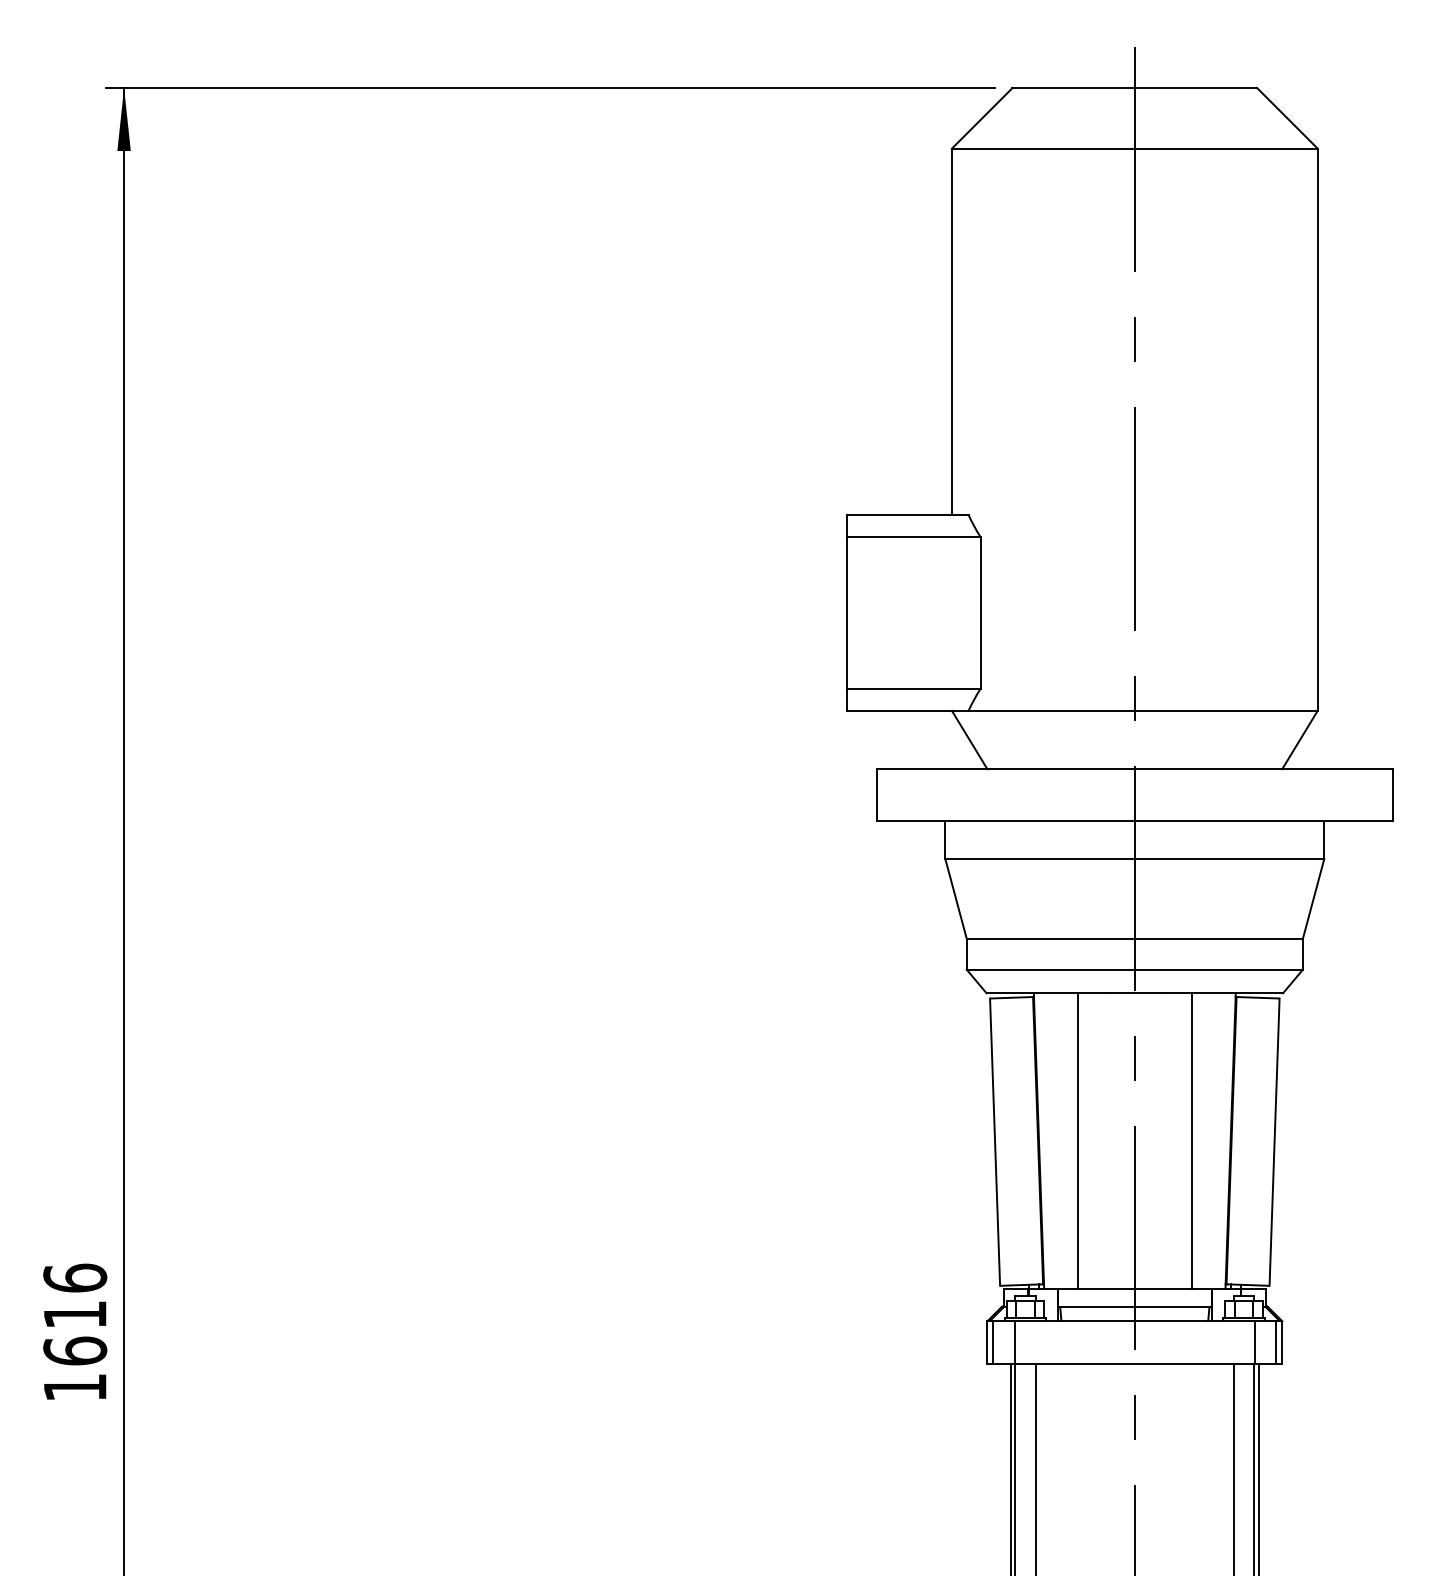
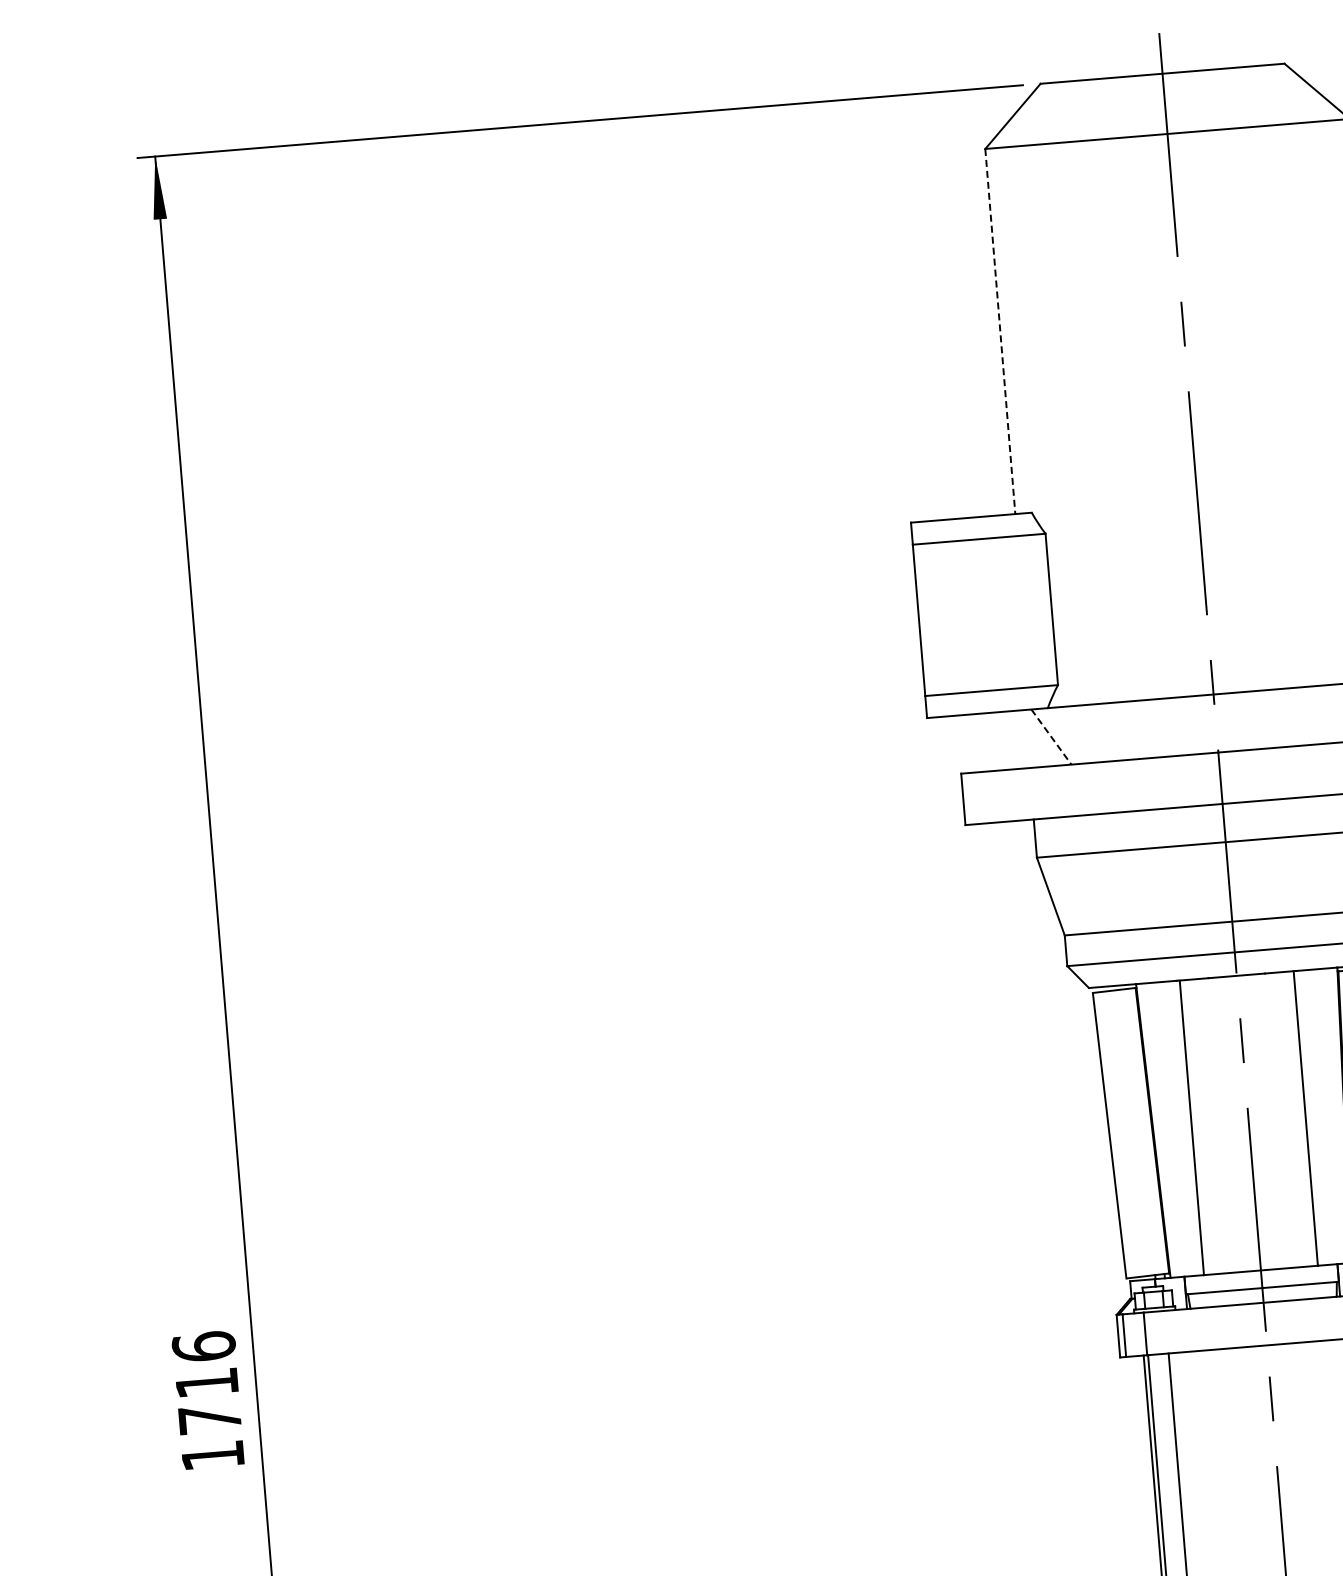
line: (952, 332) -> (1000, 332), solid -> dashed
line: (969, 740) -> (1051, 737), solid -> dashed
text: (75, 1350) -> (210, 1418), 1616 -> 1716

